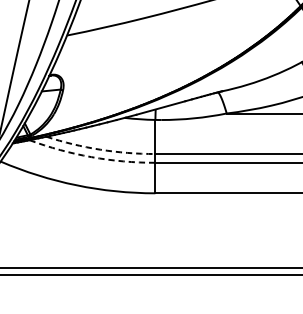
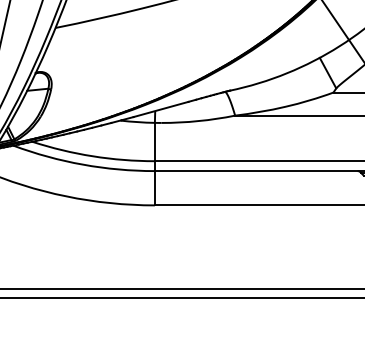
arc: (99, 149) -> (92, 156), dashed -> solid
arc: (91, 156) -> (83, 164), dashed -> solid

